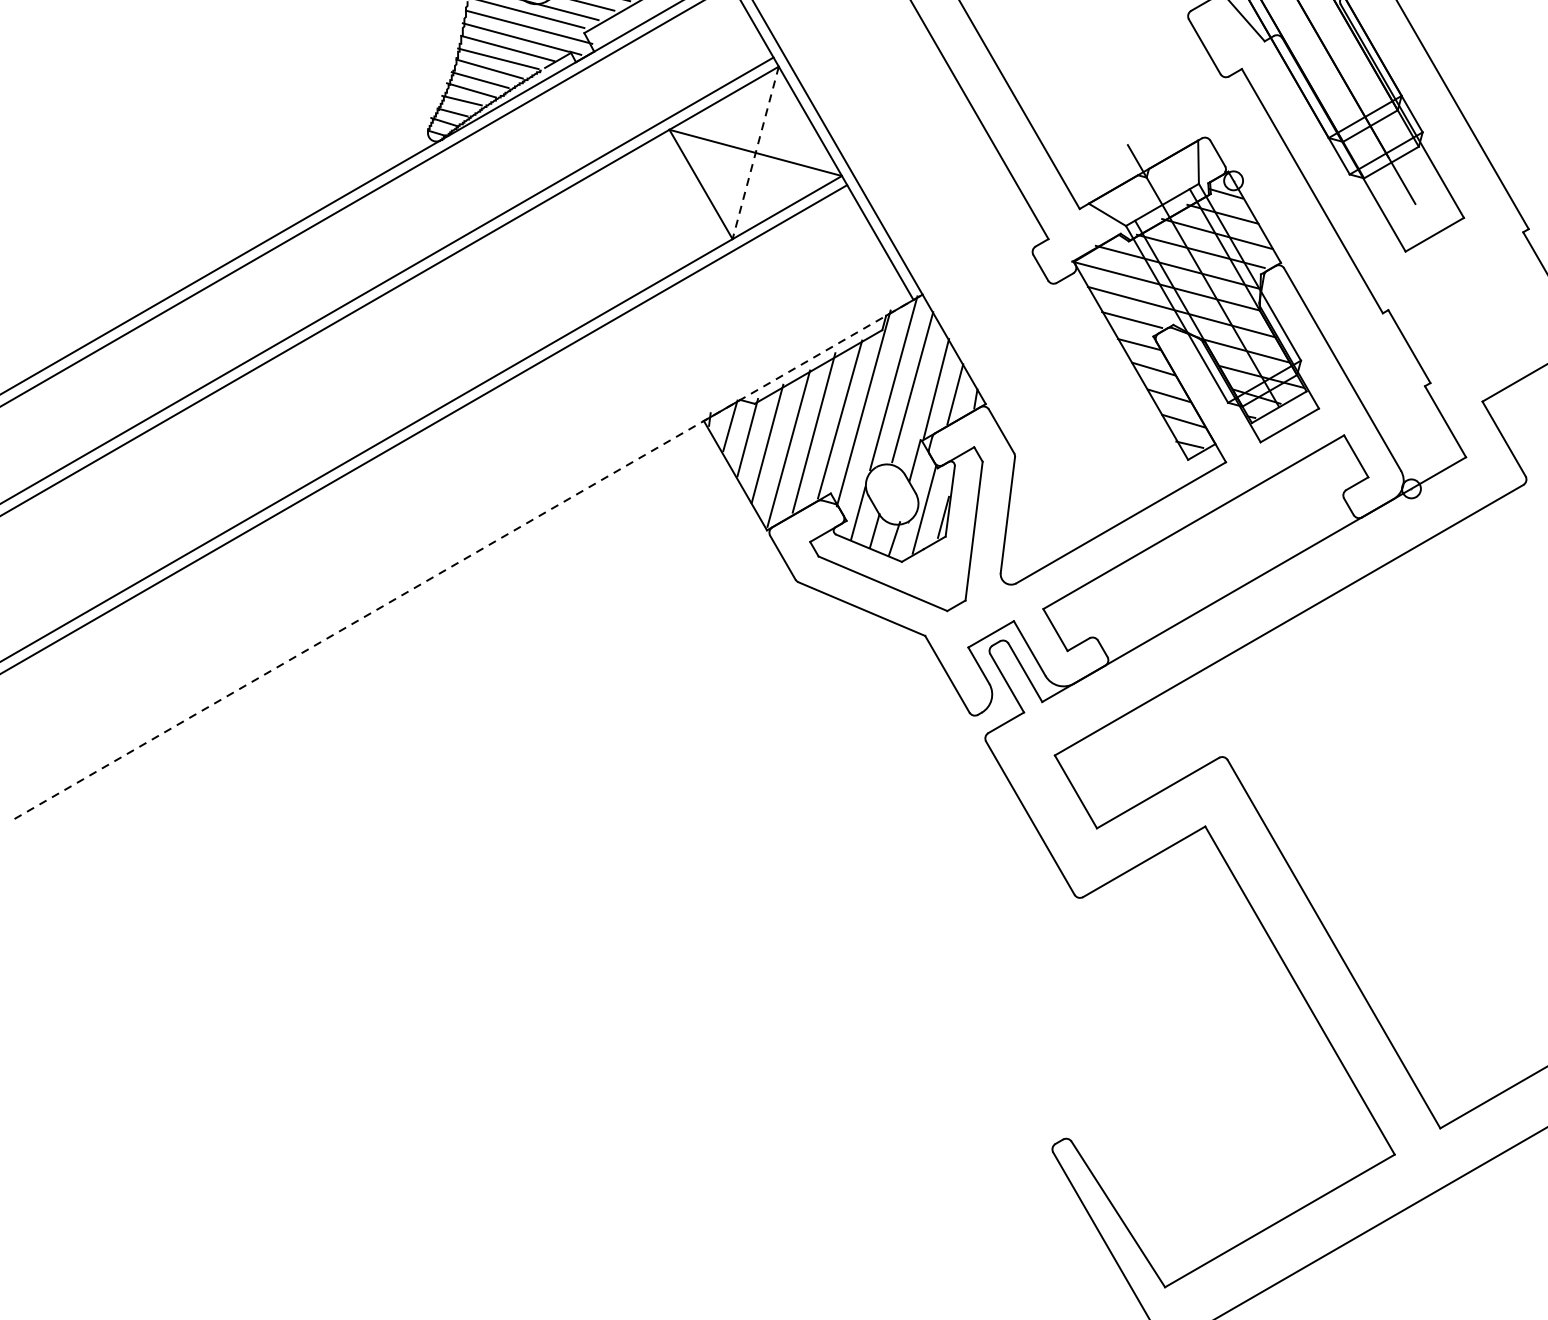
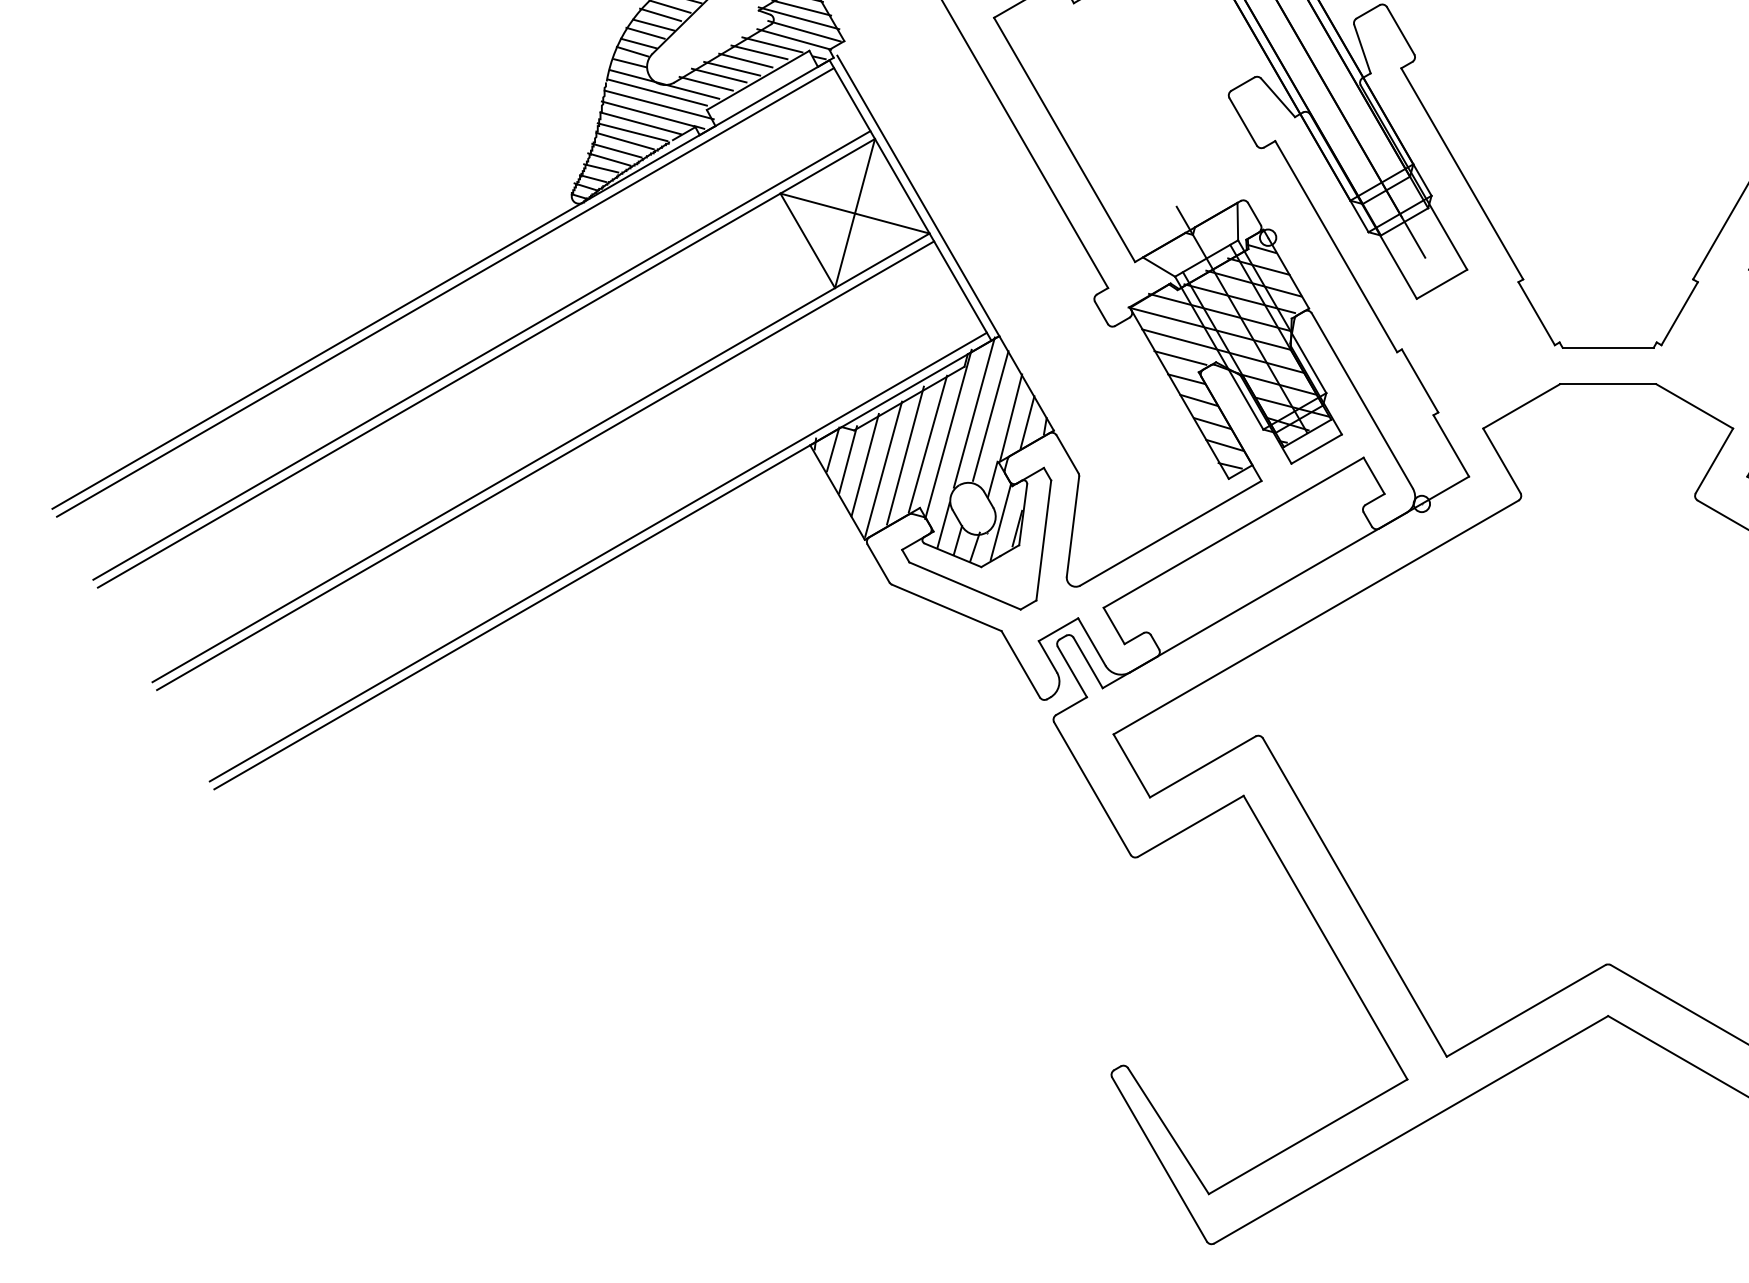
line: (755, 153) -> (854, 214), dashed -> solid
line: (457, 549) -> (597, 556), added
line: (469, 556) -> (607, 562), dashed -> solid

